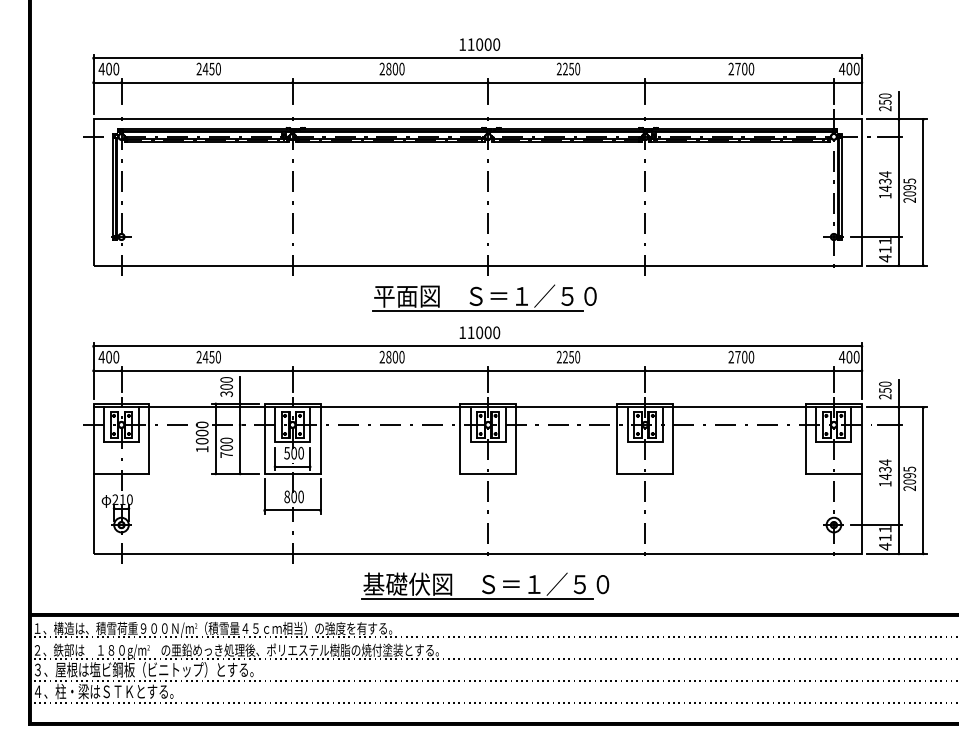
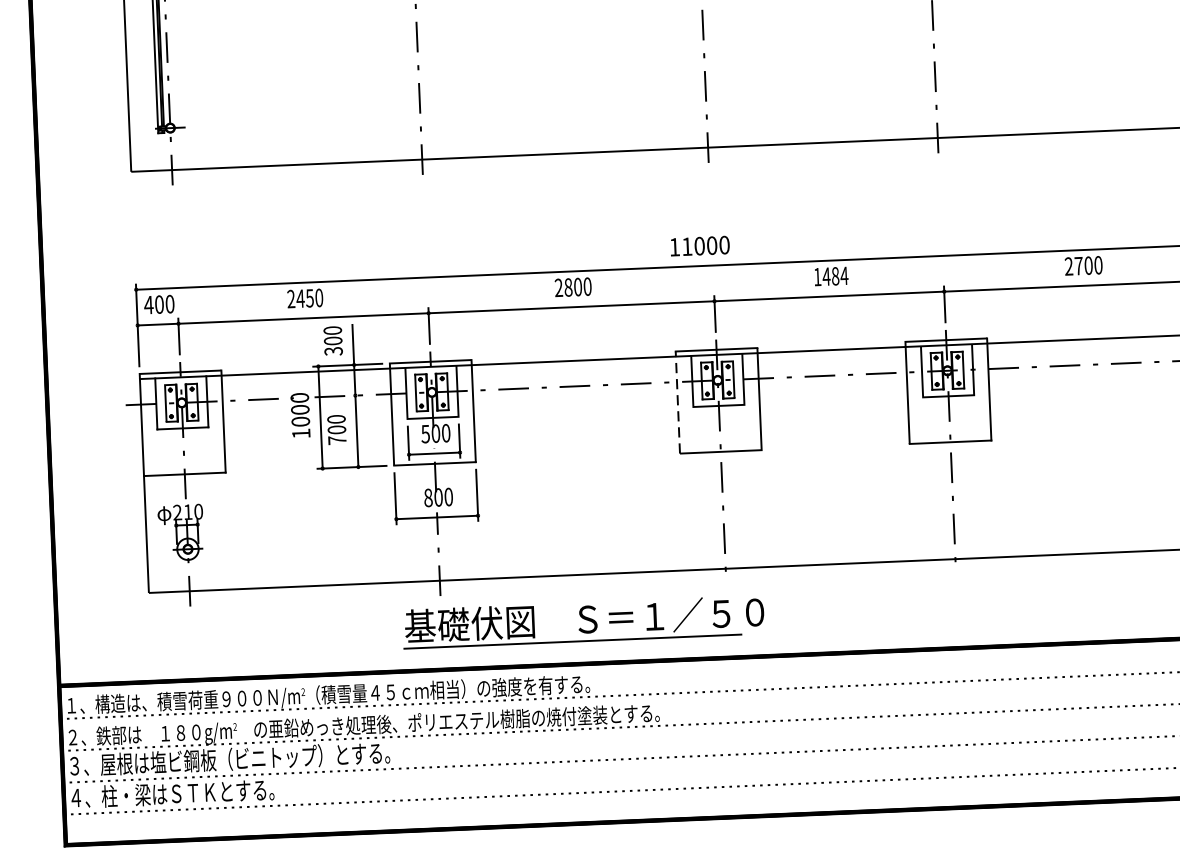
part: (484, 297) -> (704, 194), removed
text: (568, 356) -> (831, 275), 2250 -> 1484
line: (460, 438) -> (678, 401), solid -> dashed
part: (485, 585) -> (583, 621), moved

